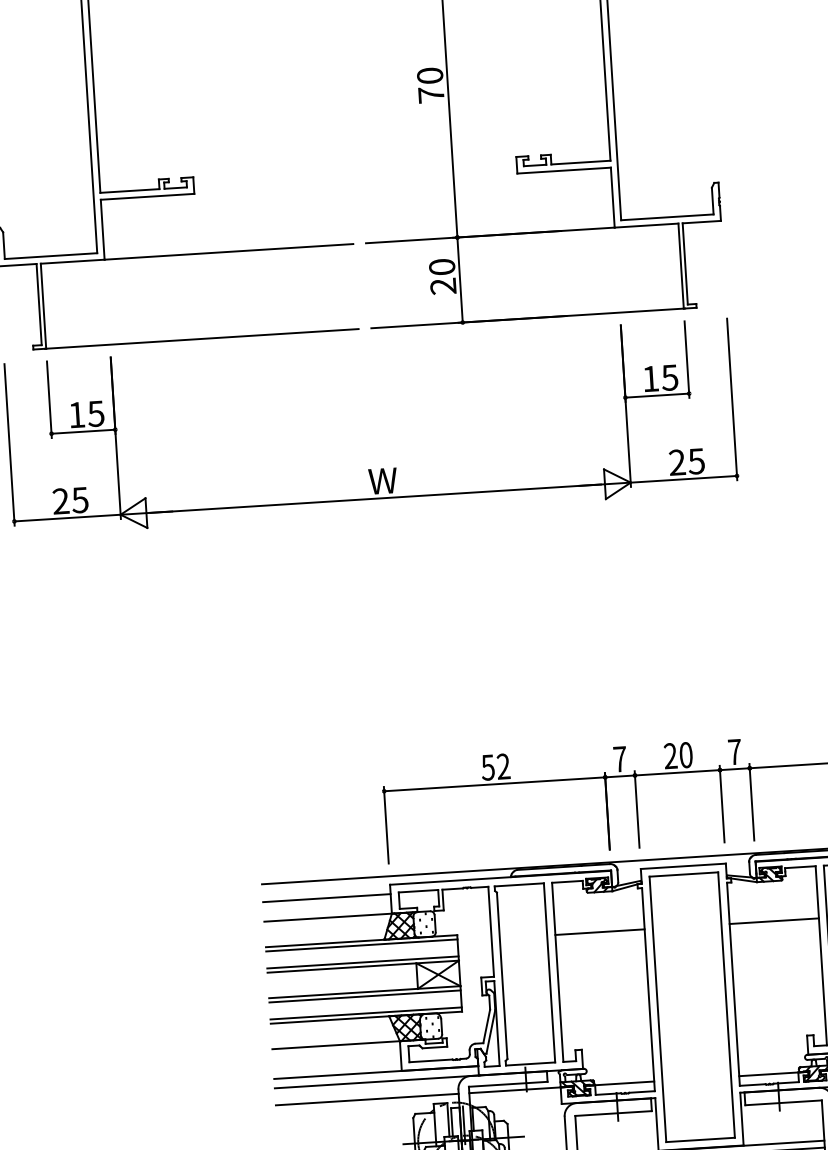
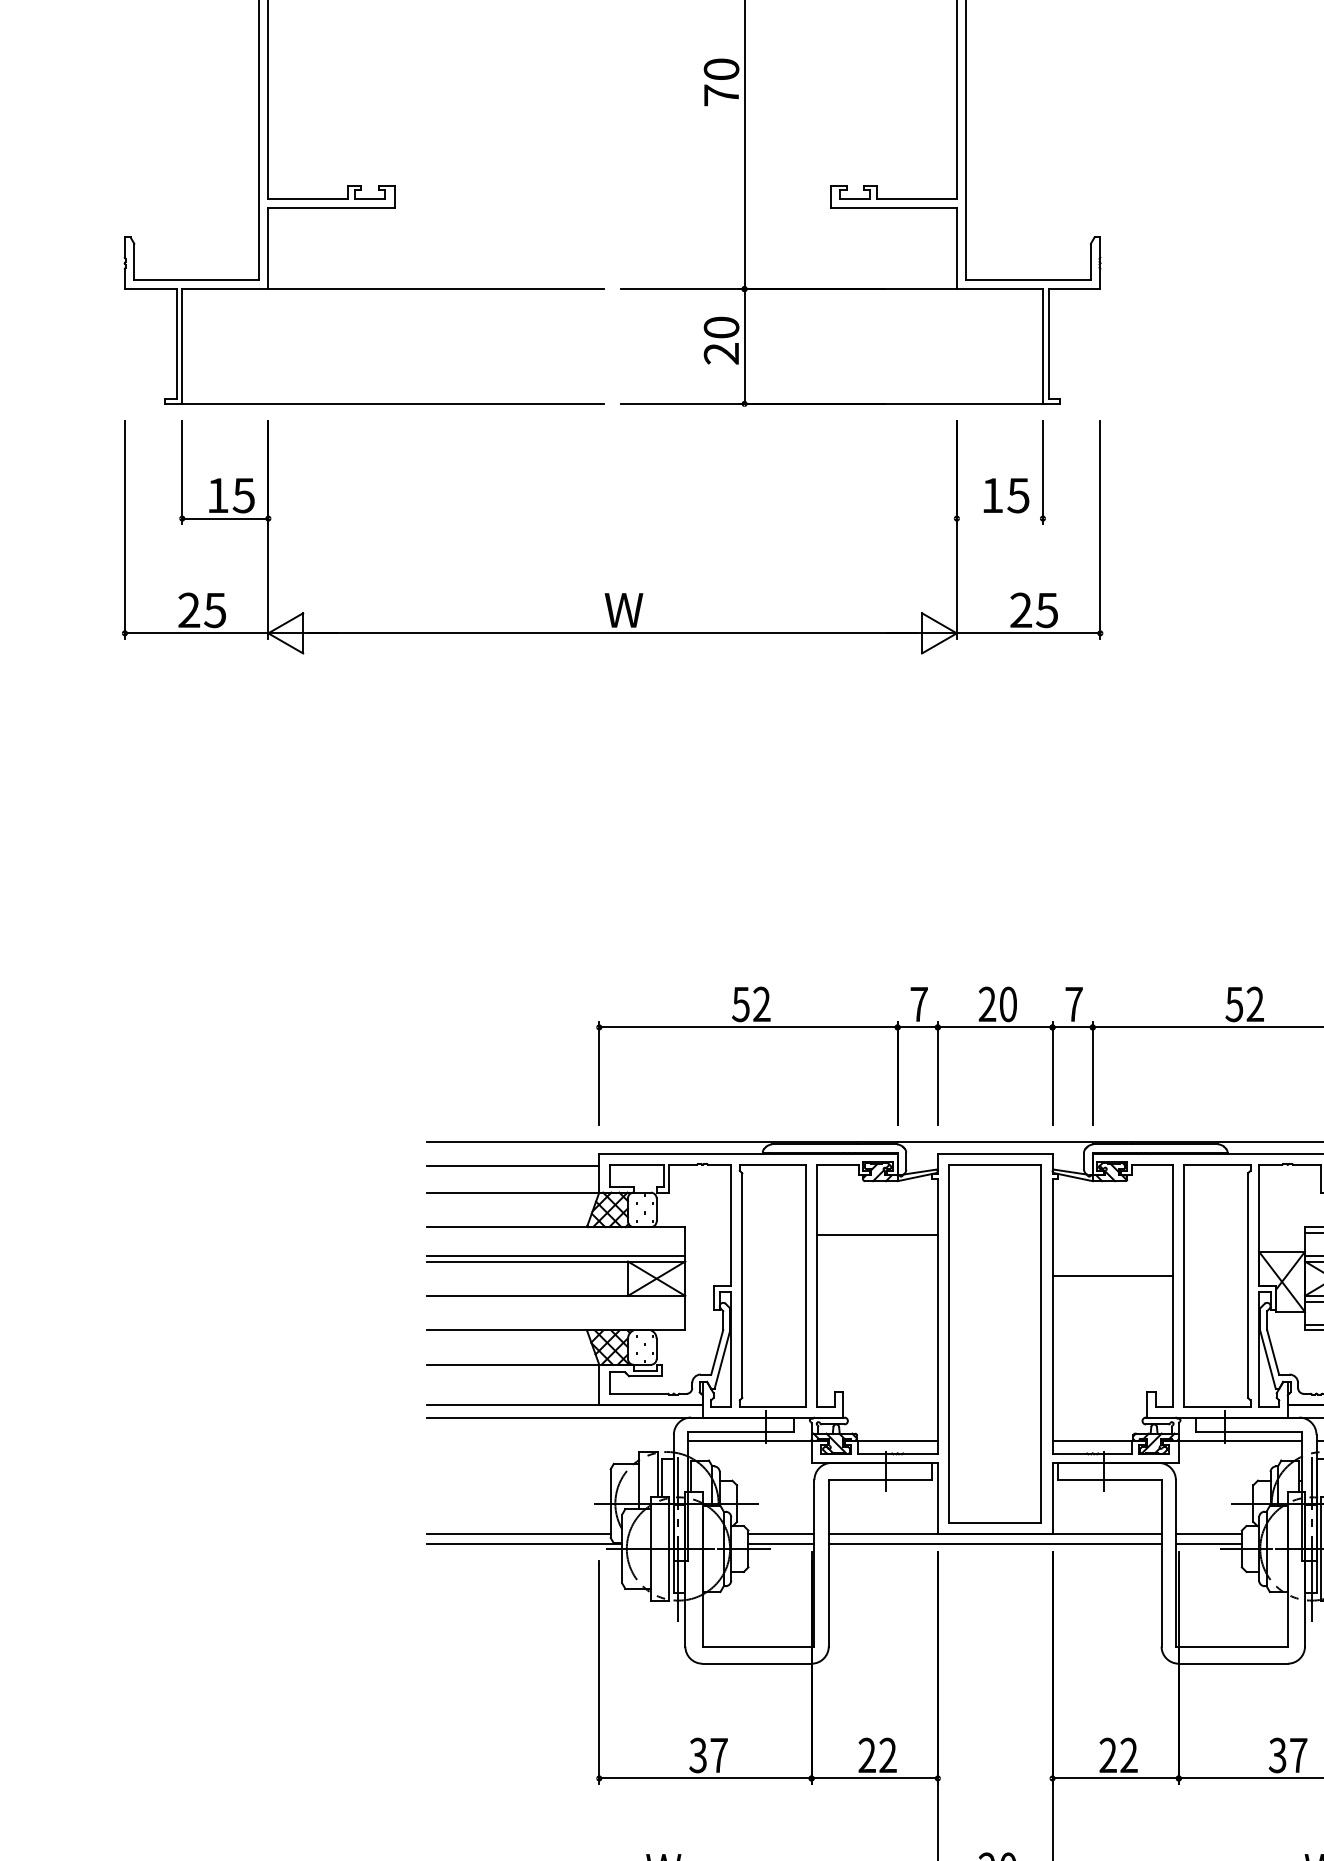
line: (656, 395) -> (999, 518), removed
line: (774, 921) -> (1112, 1276), moved
line: (362, 945) -> (556, 1232), removed
line: (365, 996) -> (556, 1301), removed
line: (366, 1013) -> (556, 1324), removed
line: (367, 1099) -> (550, 1440), removed

